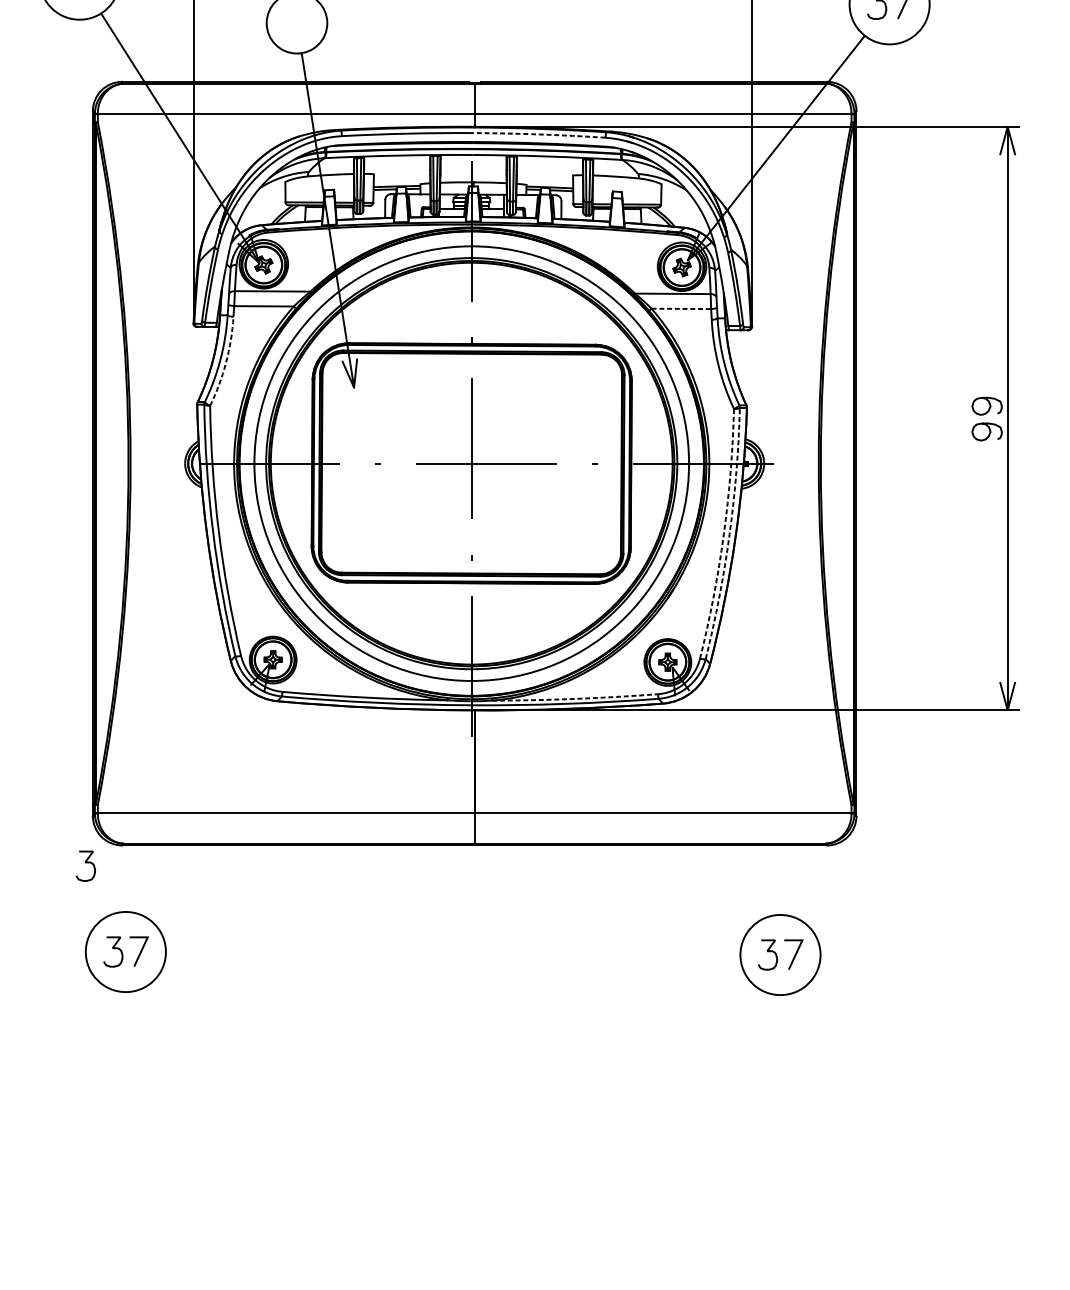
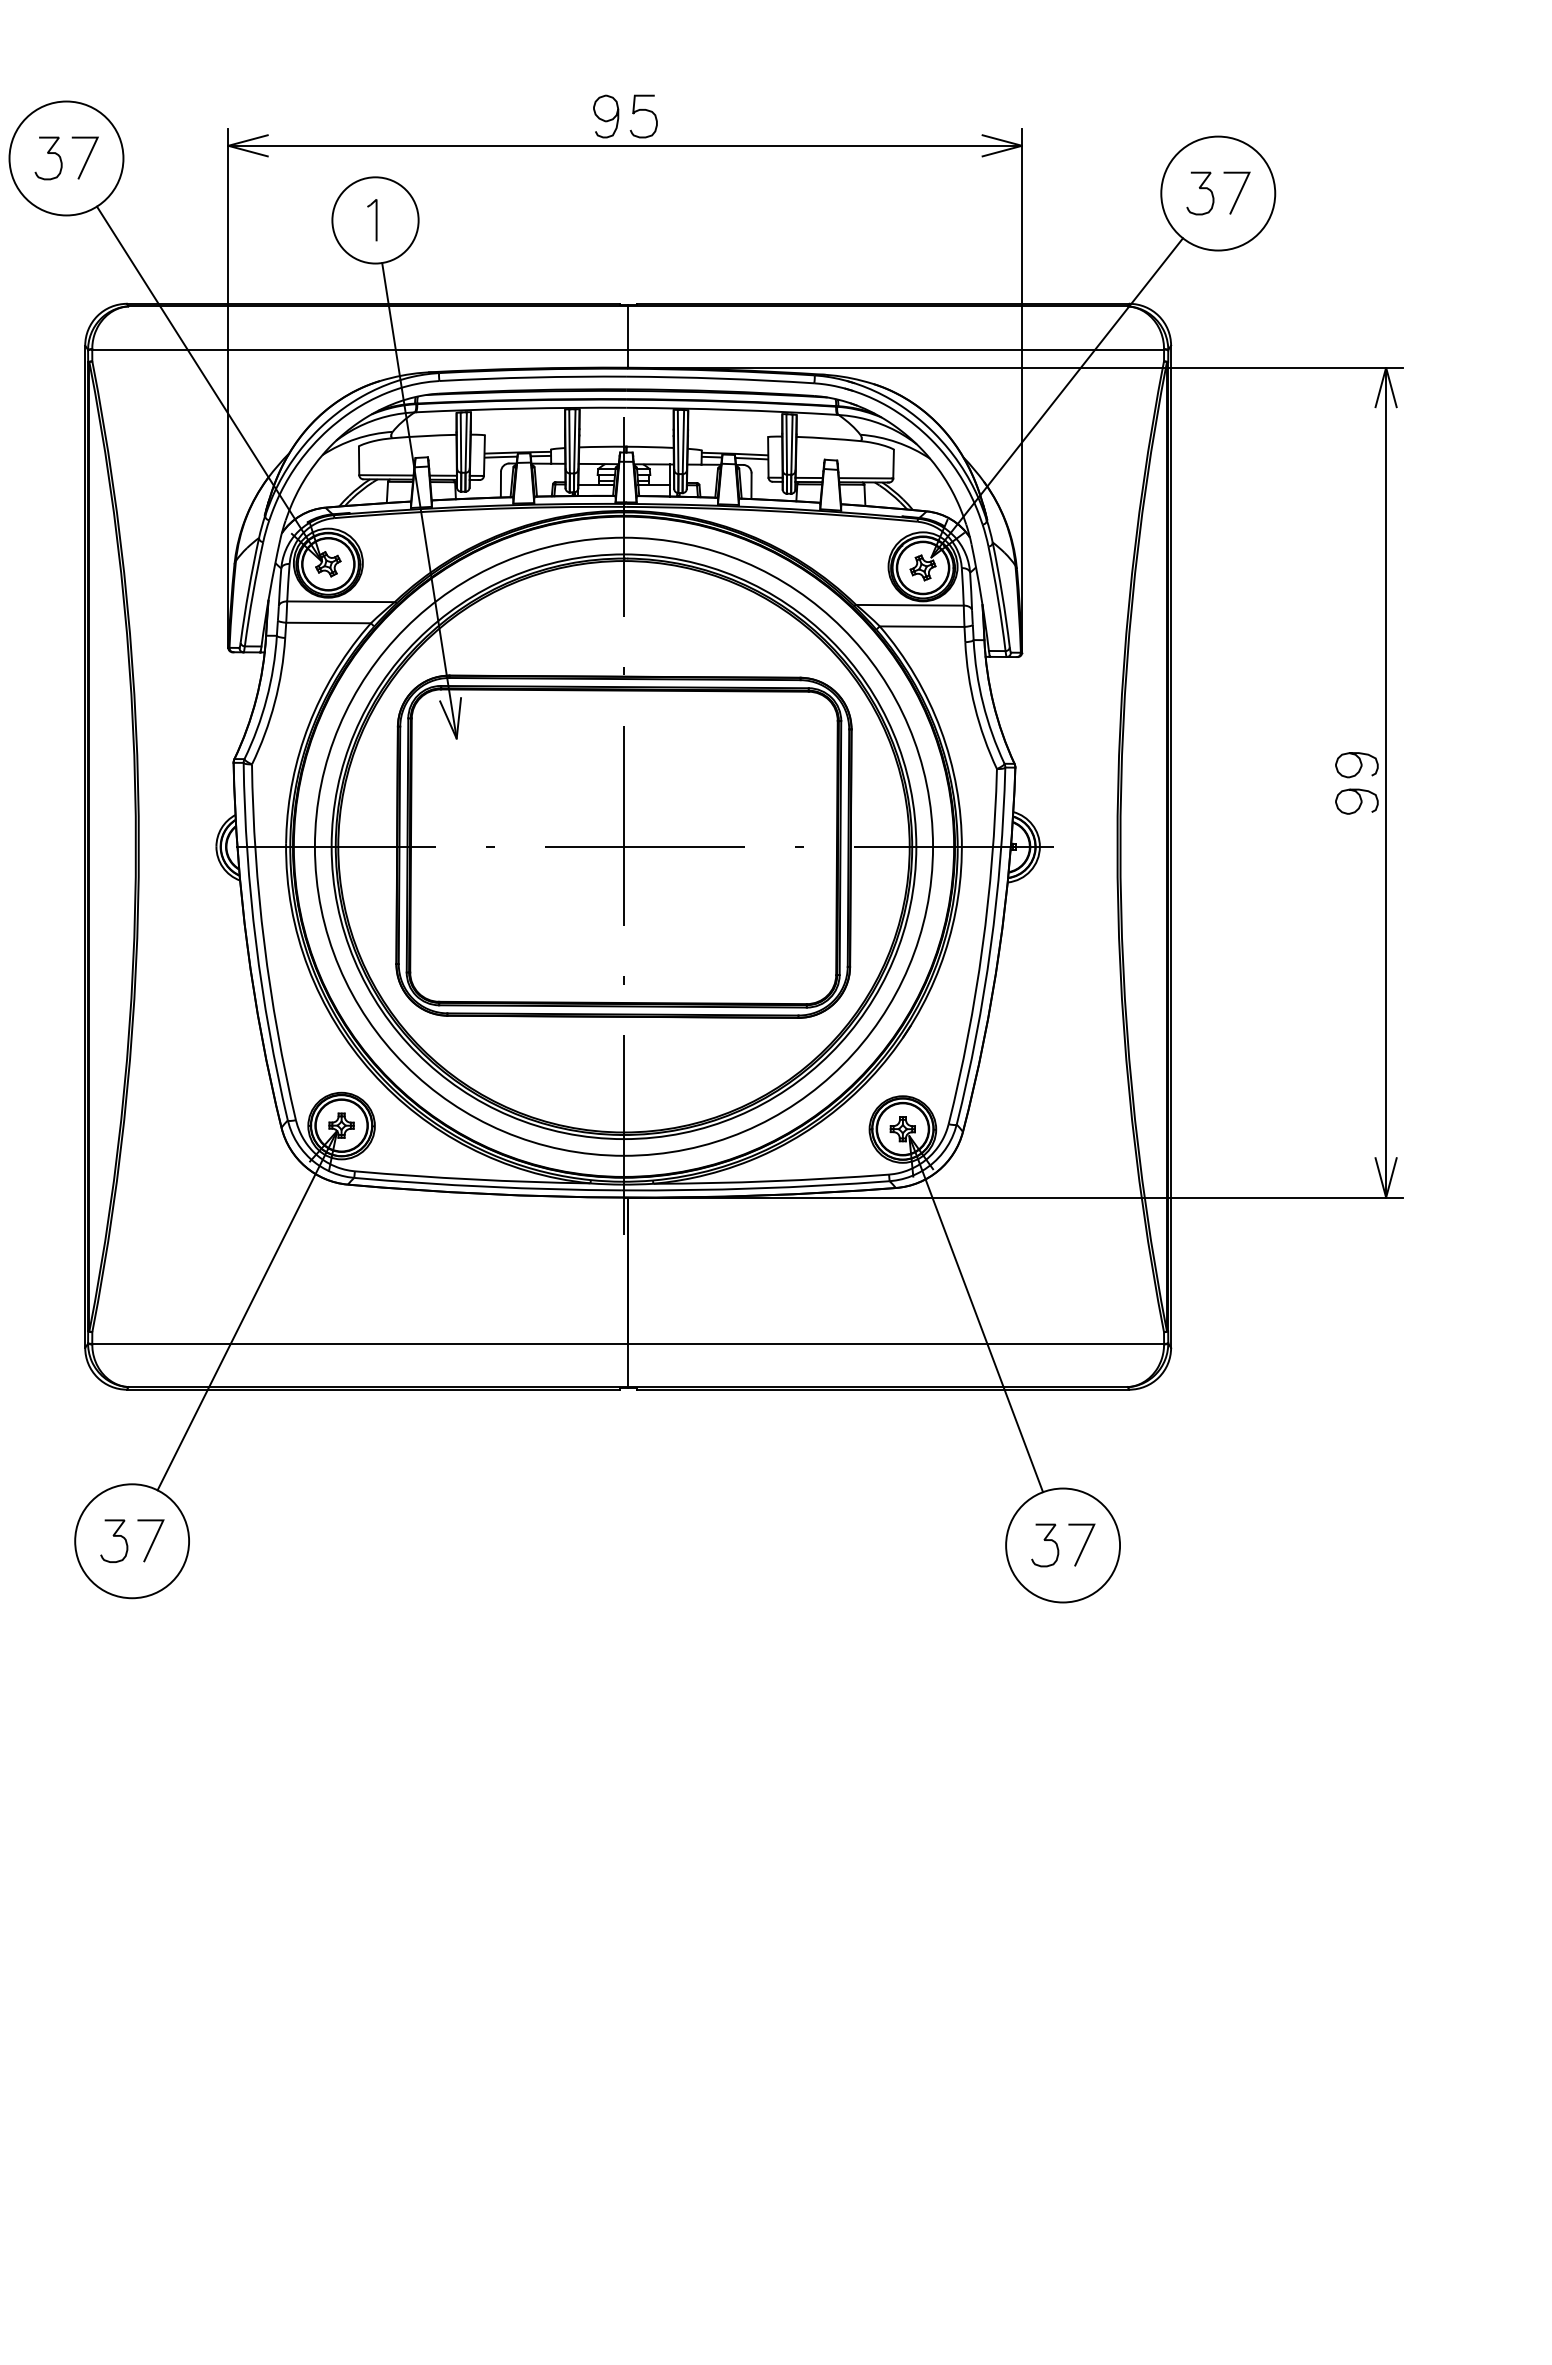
part: (294, 23) -> (372, 220), added
arc: (539, 134) -> (720, 378), dashed -> solid
line: (681, 308) -> (922, 626), dashed -> solid
arc: (225, 362) -> (274, 702), dashed -> solid
arc: (723, 534) -> (982, 947), dashed -> solid
arc: (729, 534) -> (990, 947), dashed -> solid
arc: (575, 699) -> (771, 1181), dashed -> solid
line: (206, 789) -> (247, 1310), added
line: (719, 792) -> (976, 1314), added
curve: (86, 862) -> (75, 1414), removed

